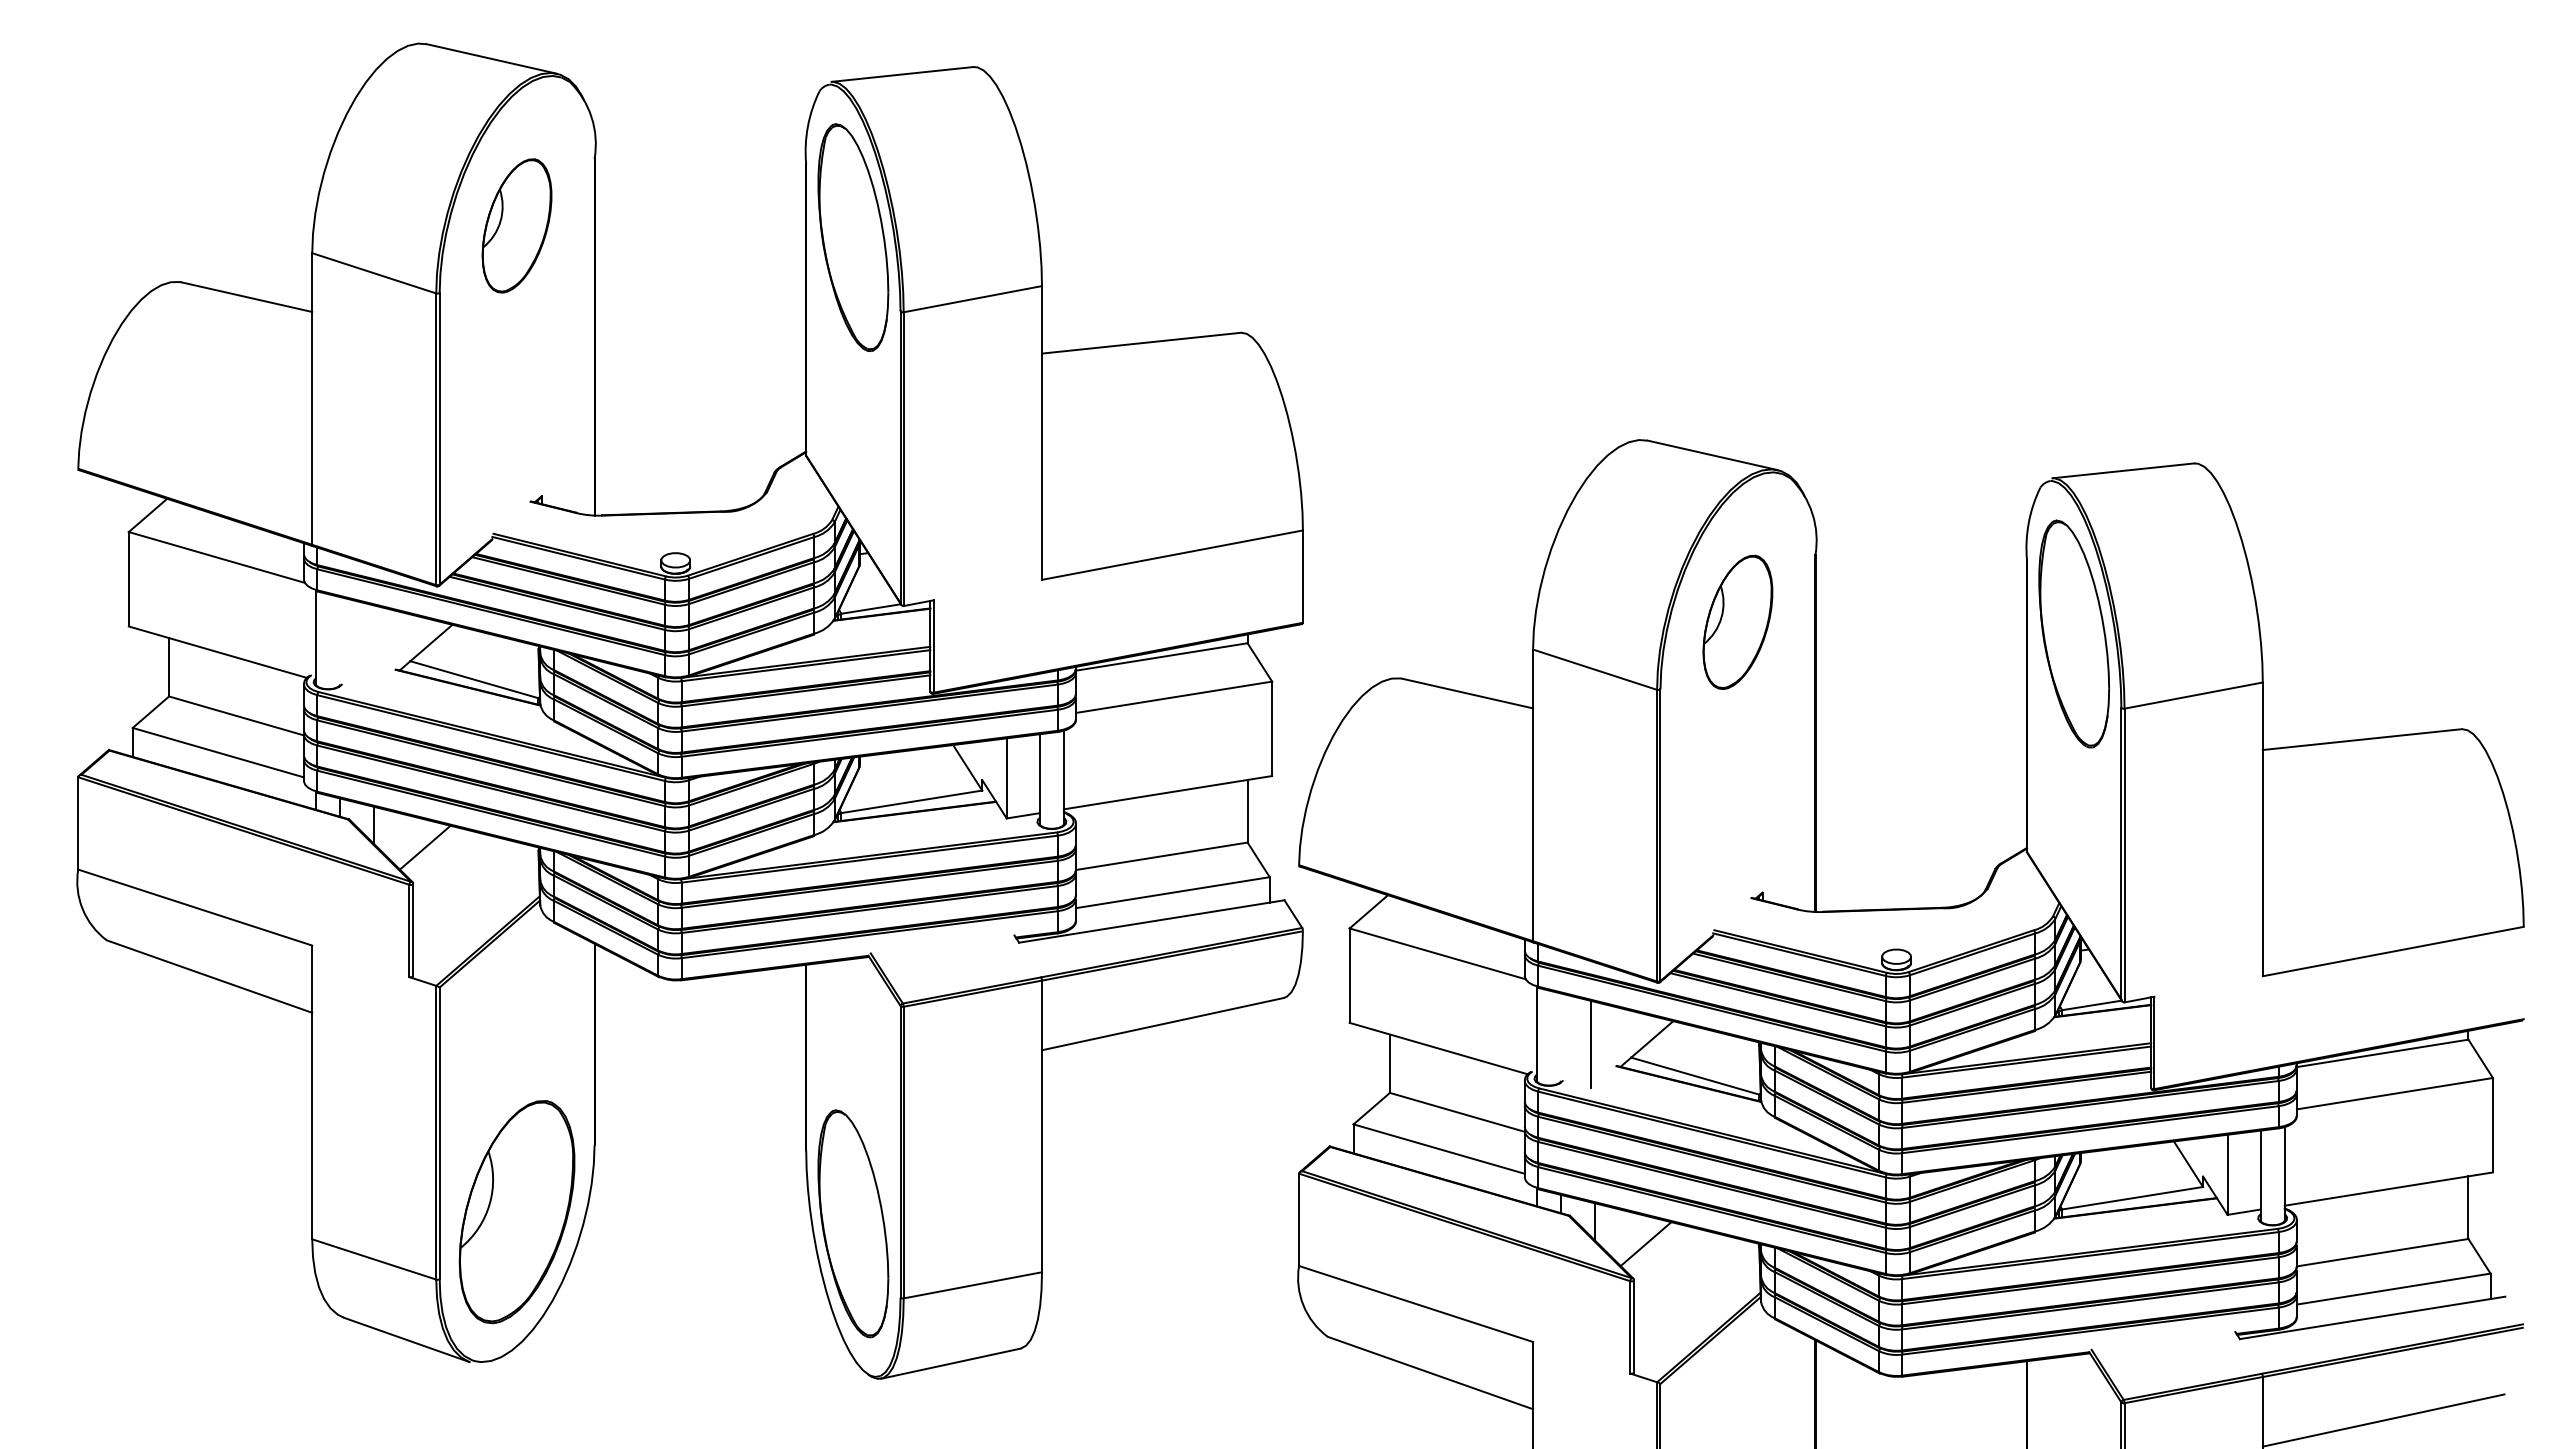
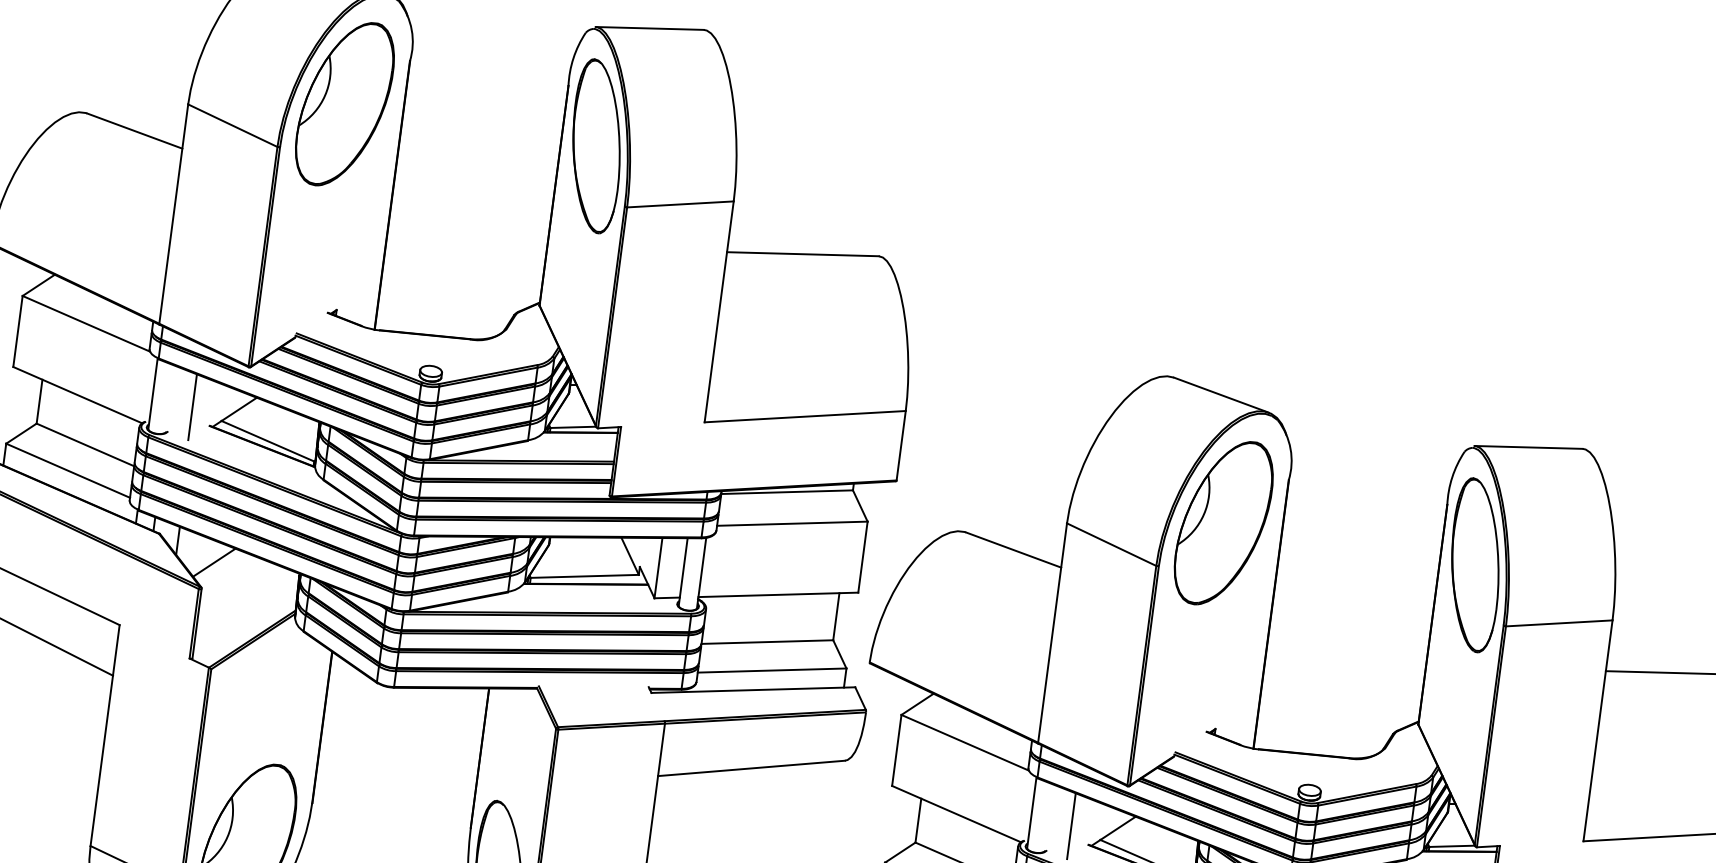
part: (516, 225) -> (344, 103), size x1.67
part: (1737, 622) -> (1223, 523), size x1.67
line: (370, 647) -> (192, 406), added

